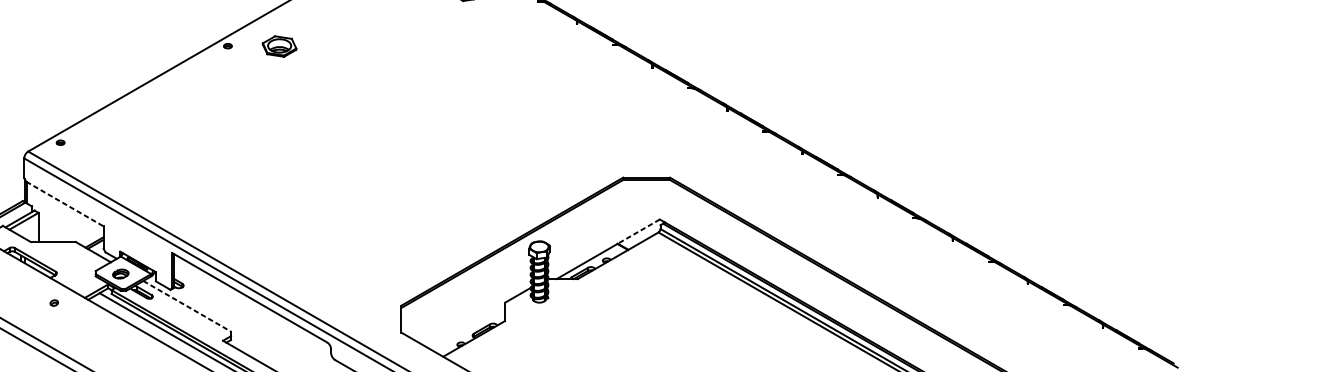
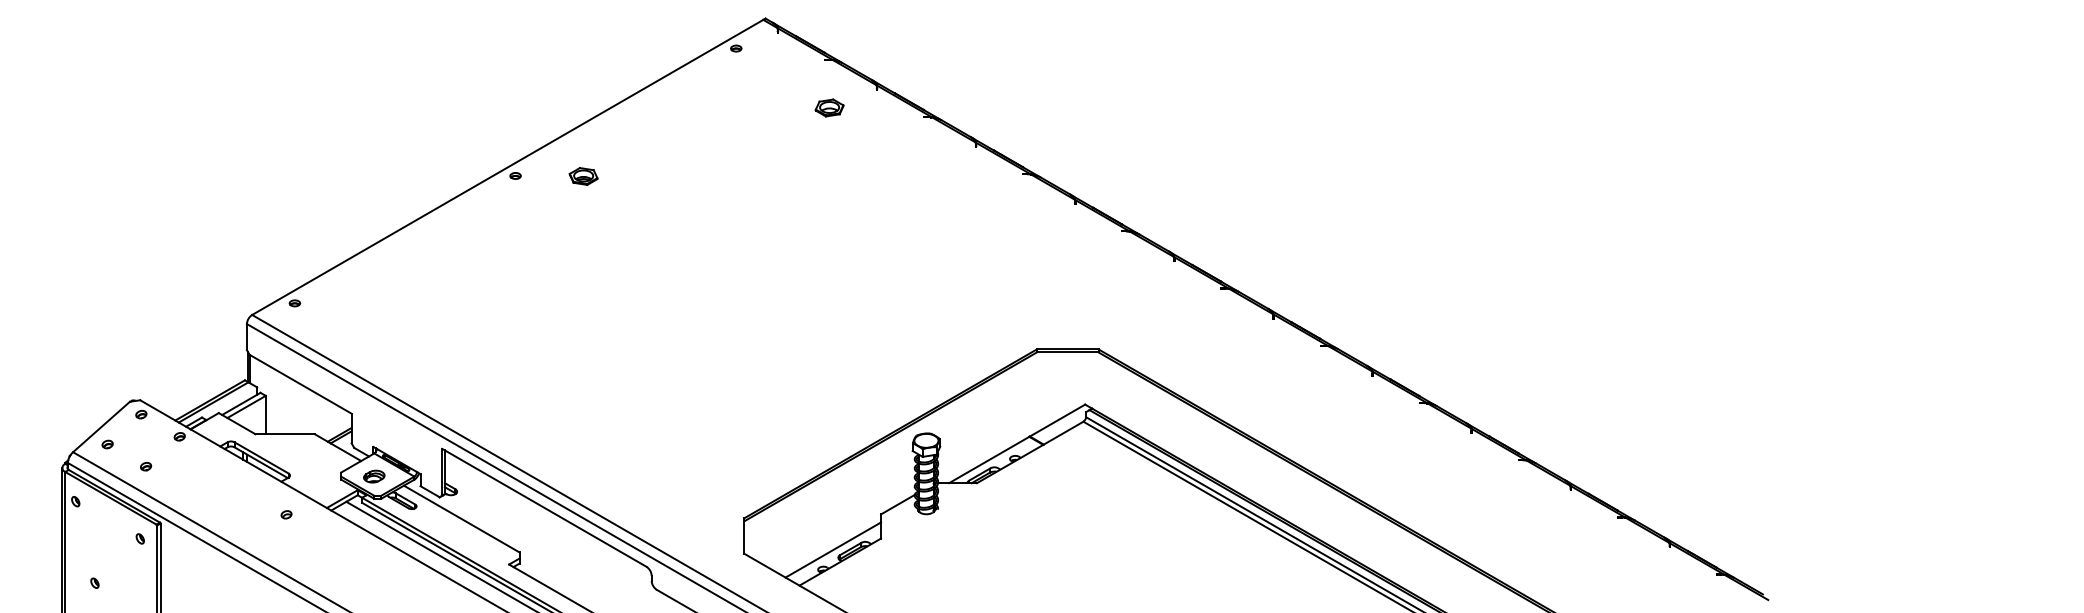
part: (279, 46) -> (583, 176), size x0.62
line: (64, 204) -> (300, 384), dashed -> solid
line: (638, 231) -> (1057, 420), dashed -> solid
line: (186, 306) -> (461, 519), dashed -> solid
line: (469, 329) -> (833, 549), added

